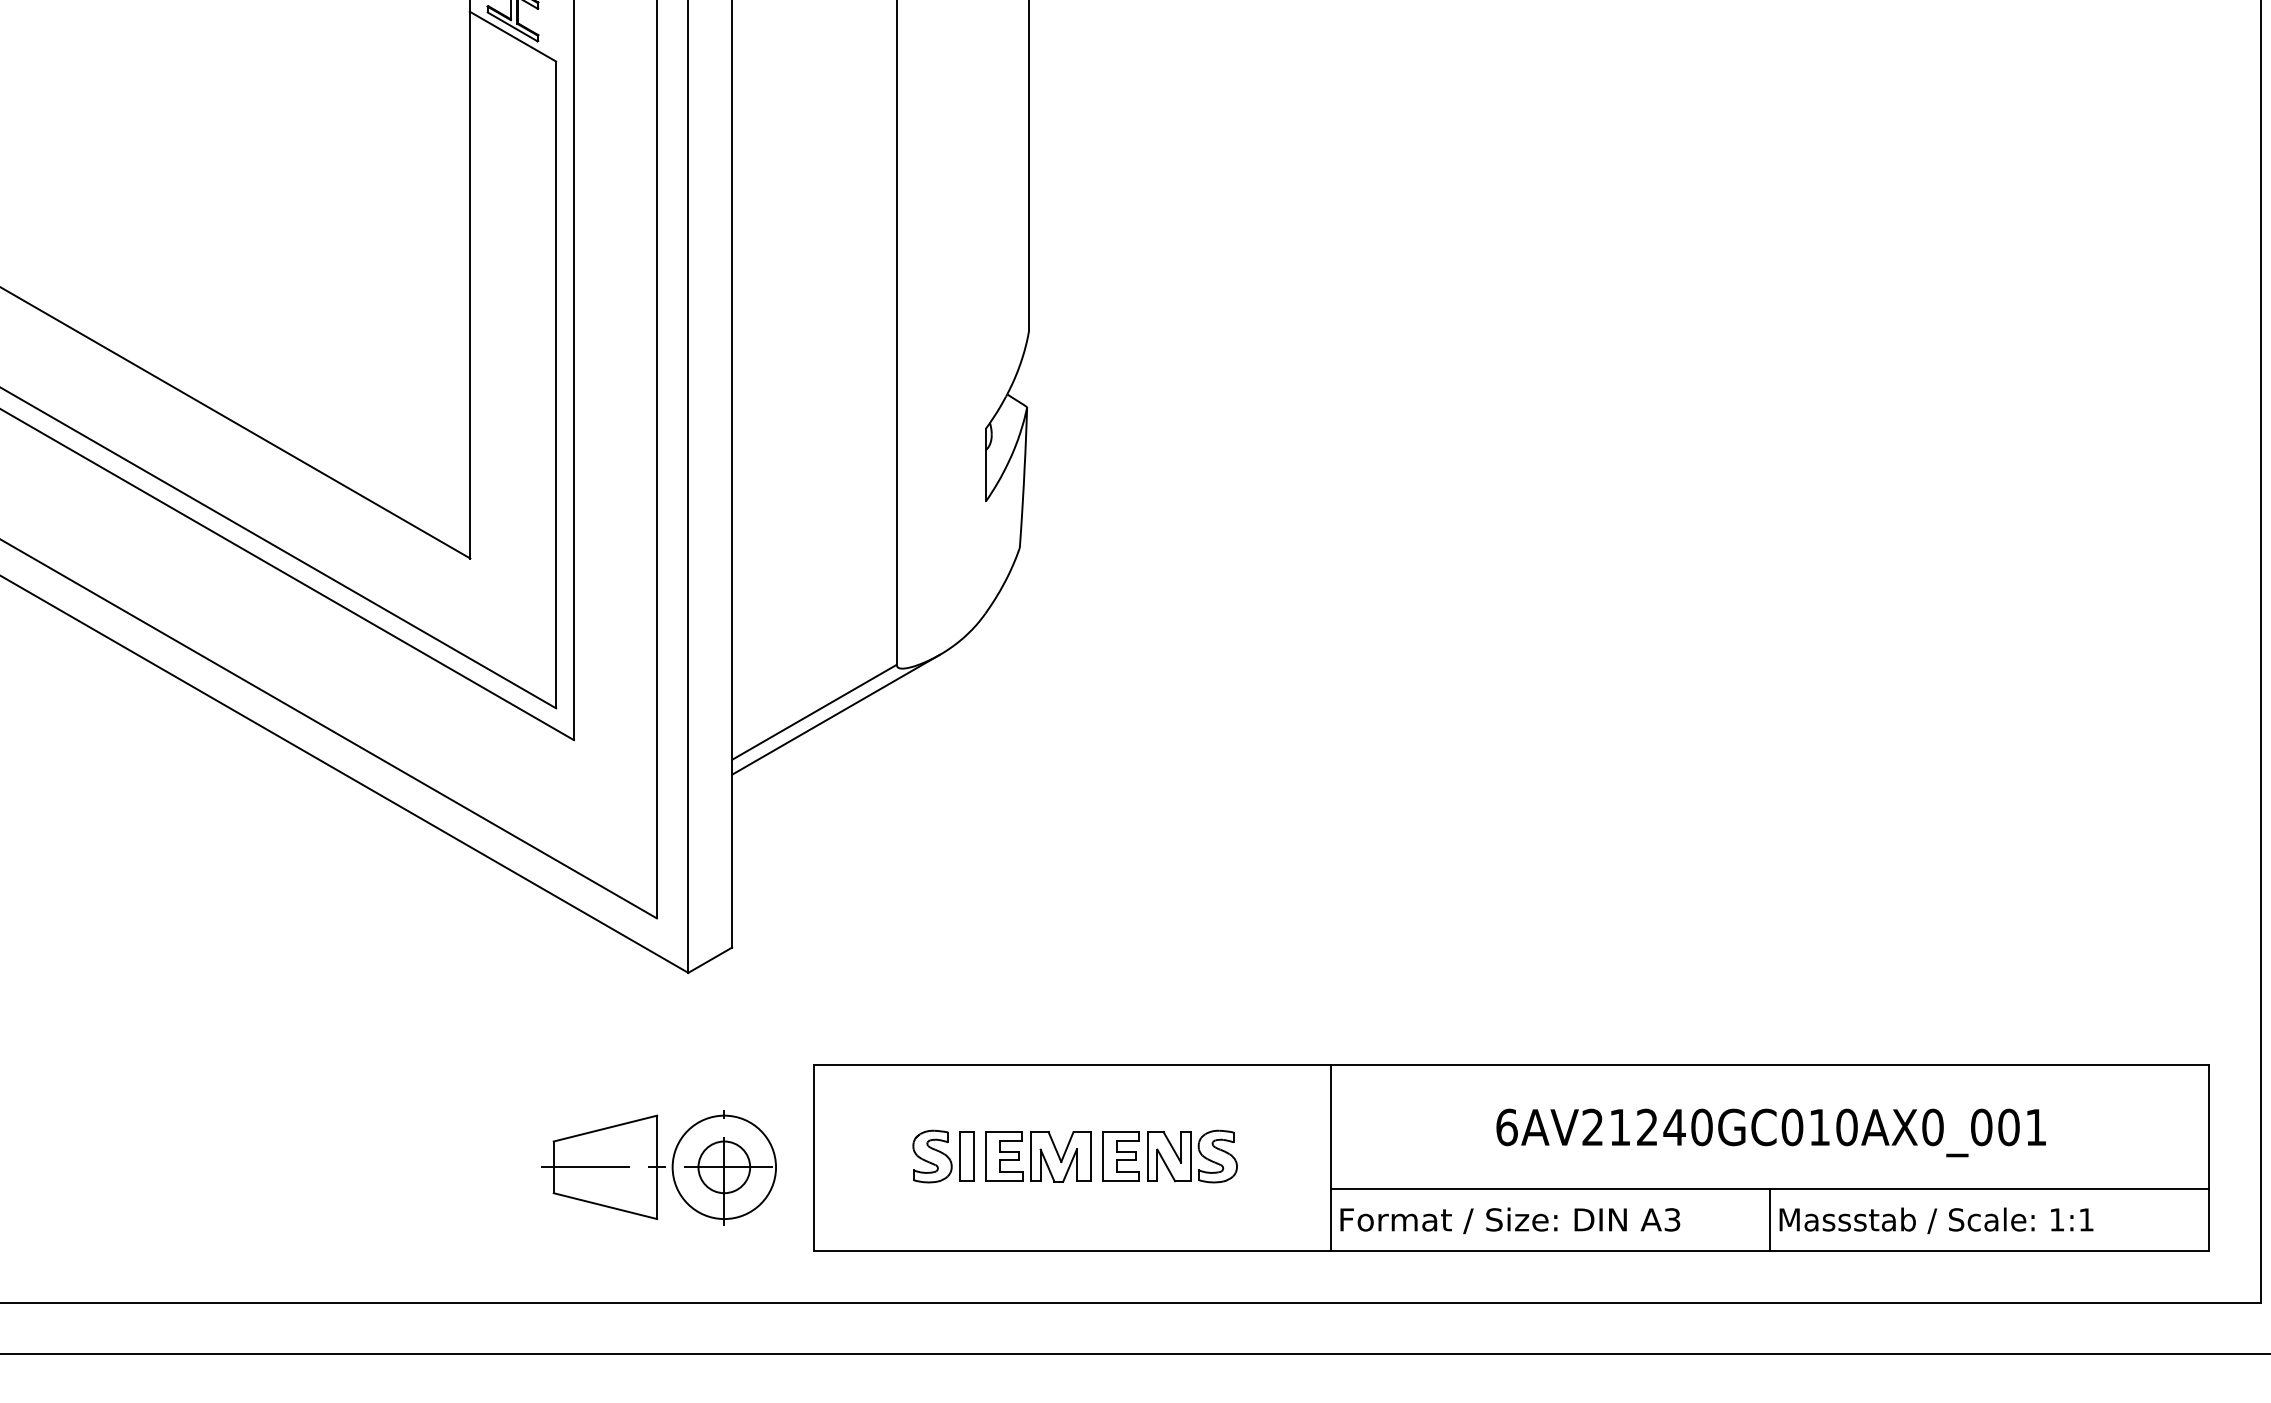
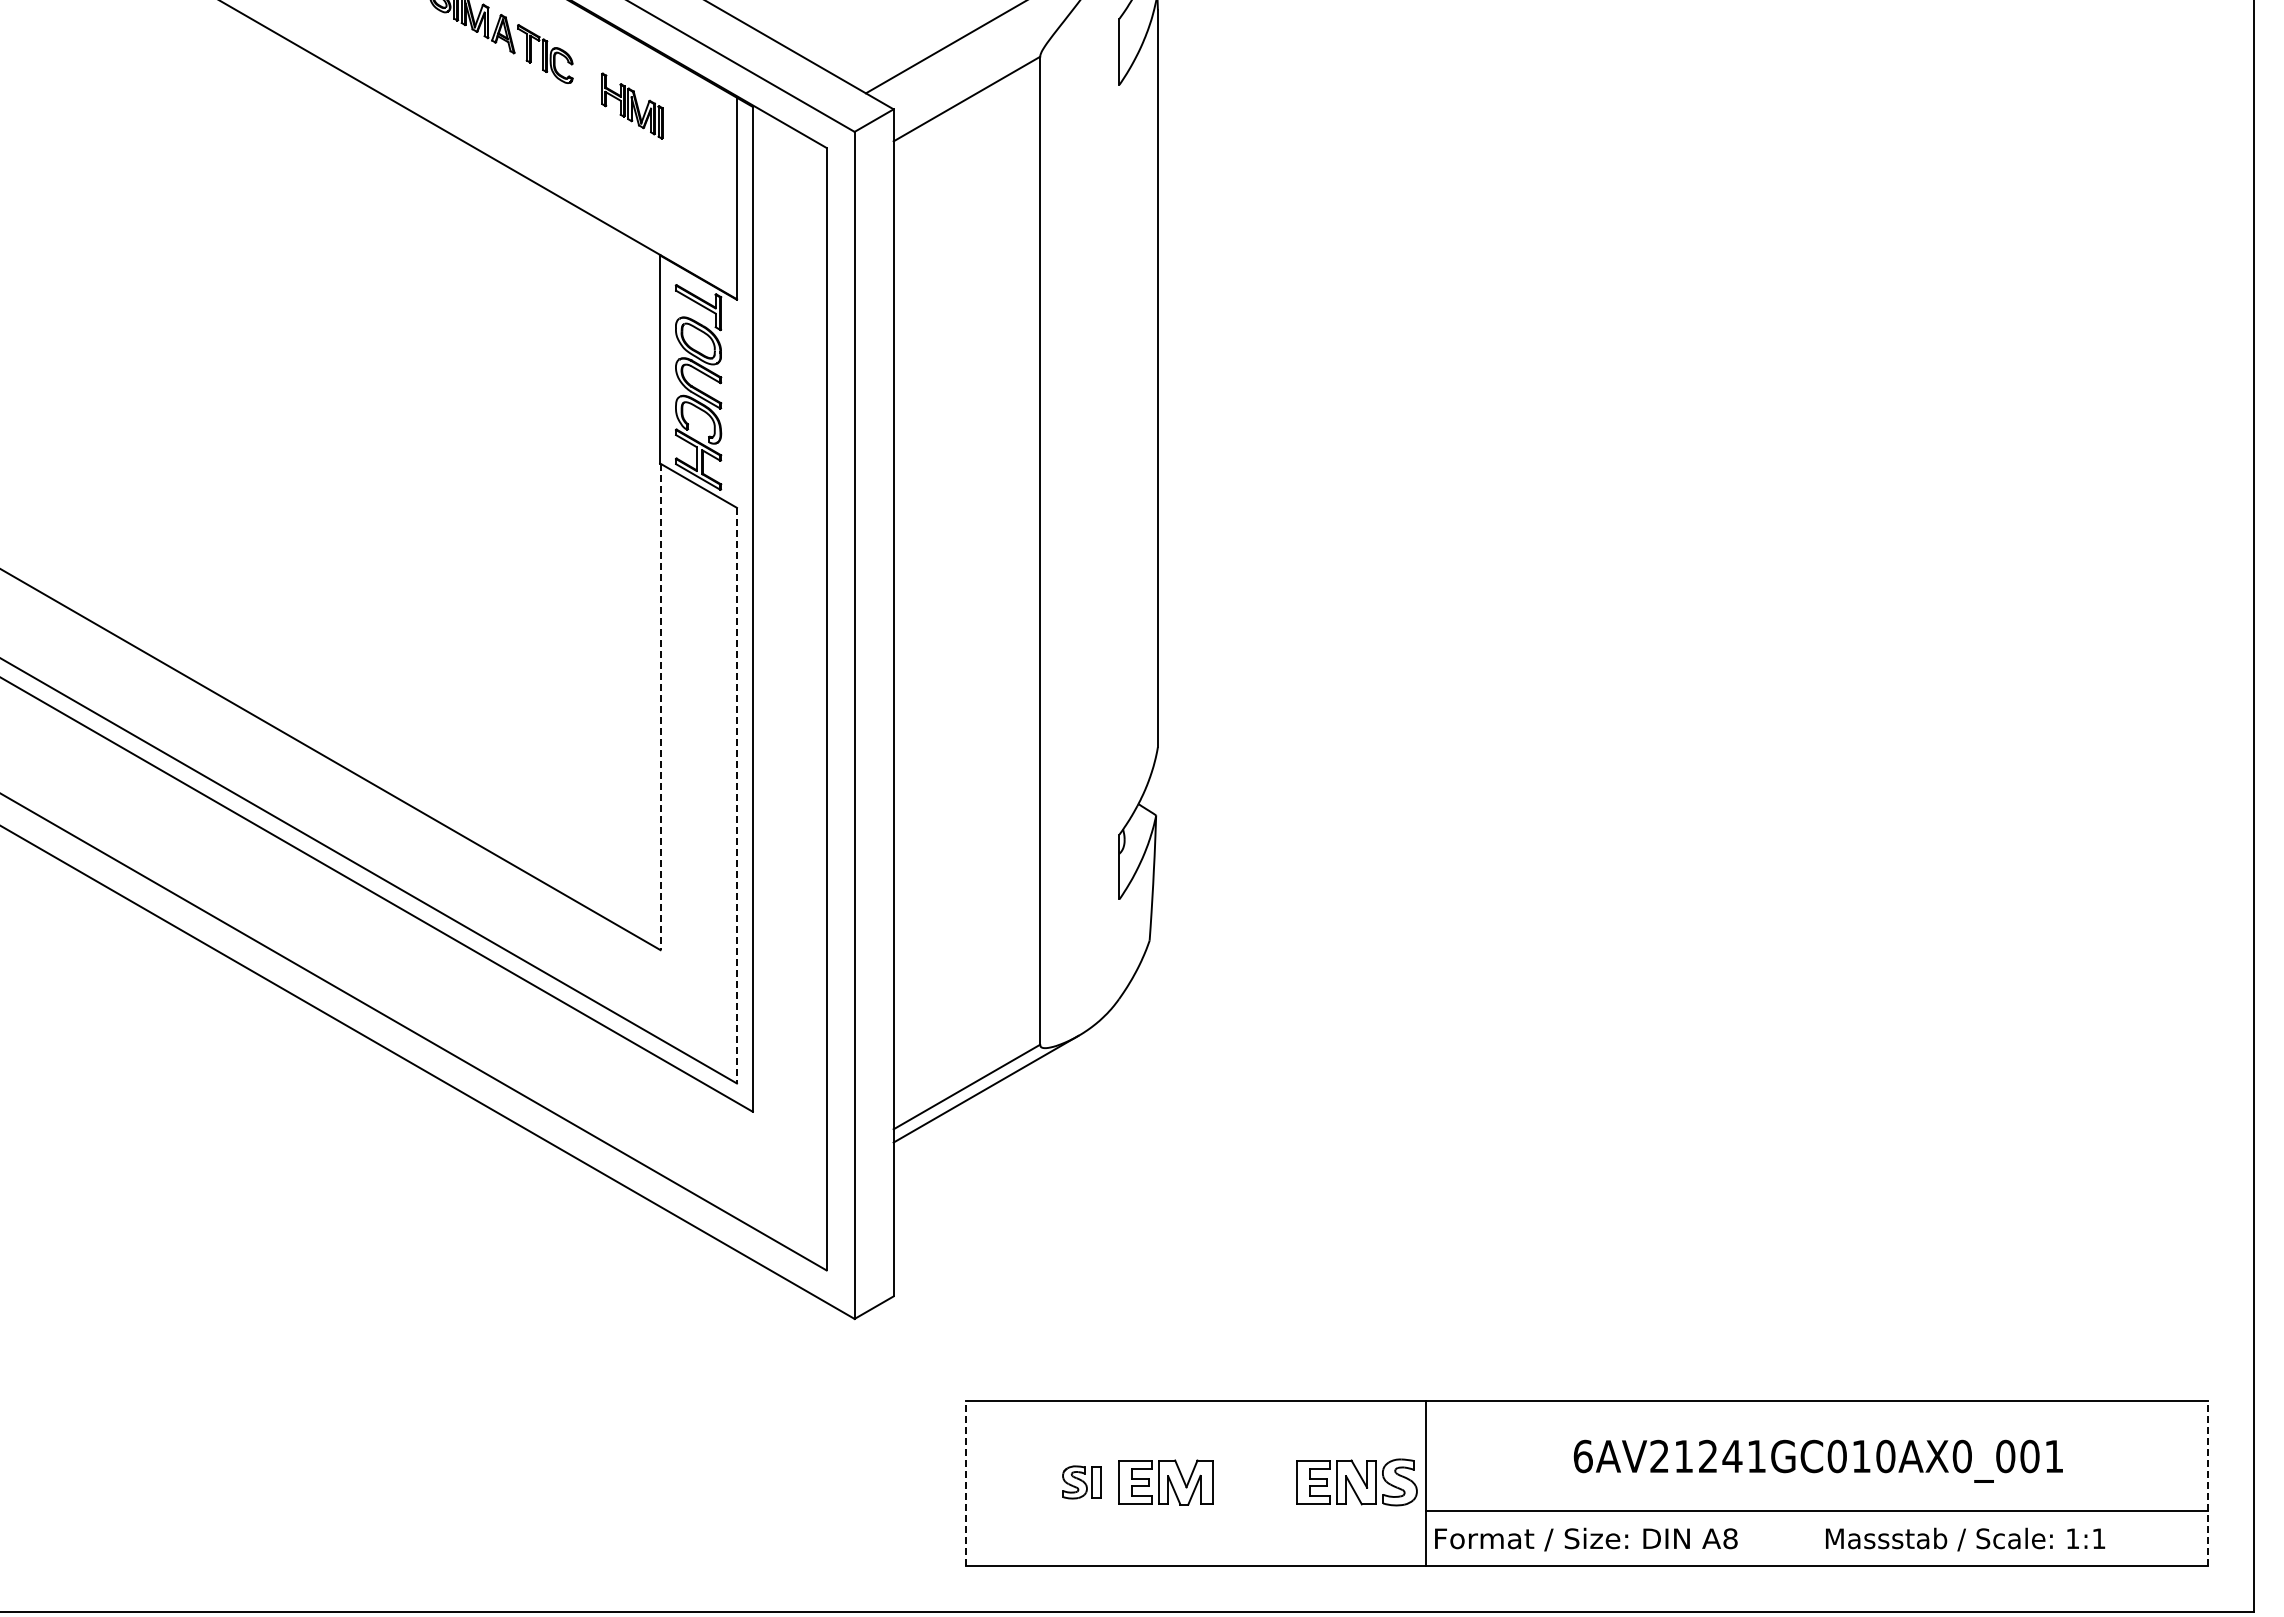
line: (470, 285) -> (660, 707), solid -> dashed
line: (555, 384) -> (736, 795), solid -> dashed
text: (1701, 1127) -> (1756, 1456), 6AV21240GC010AX0_001 -> 6AV21241GC010AX0_001
part: (943, 1156) -> (1081, 1482), size x0.7
part: (1169, 1156) -> (1356, 1482), moved
line: (814, 1157) -> (966, 1483), solid -> dashed
line: (2209, 1157) -> (2208, 1483), solid -> dashed
part: (658, 1167) -> (828, 1492), removed
text: (1672, 1219) -> (1730, 1538), A3 -> A8
line: (1770, 1219) -> (1817, 1538), removed

